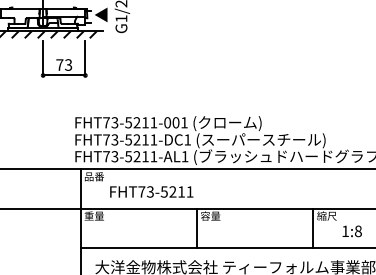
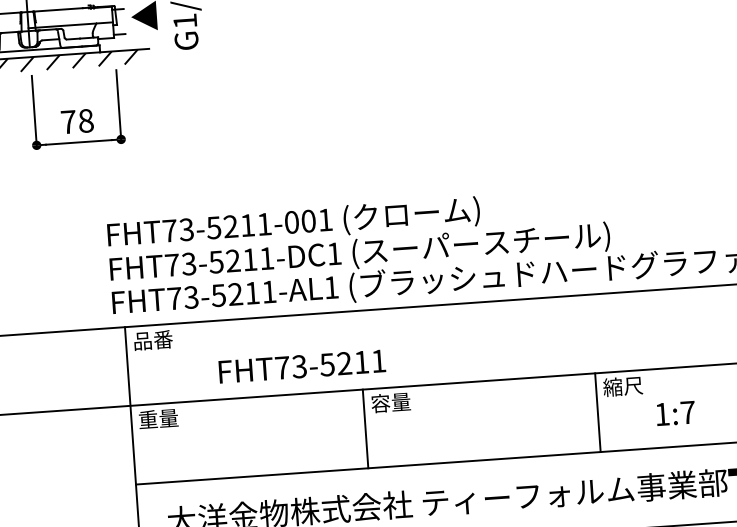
text: (68, 64) -> (85, 119), 73 -> 78
text: (151, 191) -> (301, 365), moved
text: (358, 231) -> (688, 412), 1:8 -> 1:7

